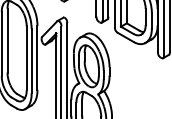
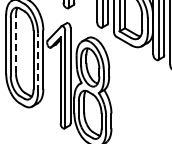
line: (8, 40) -> (16, 43), solid -> dashed
line: (32, 60) -> (38, 62), solid -> dashed

